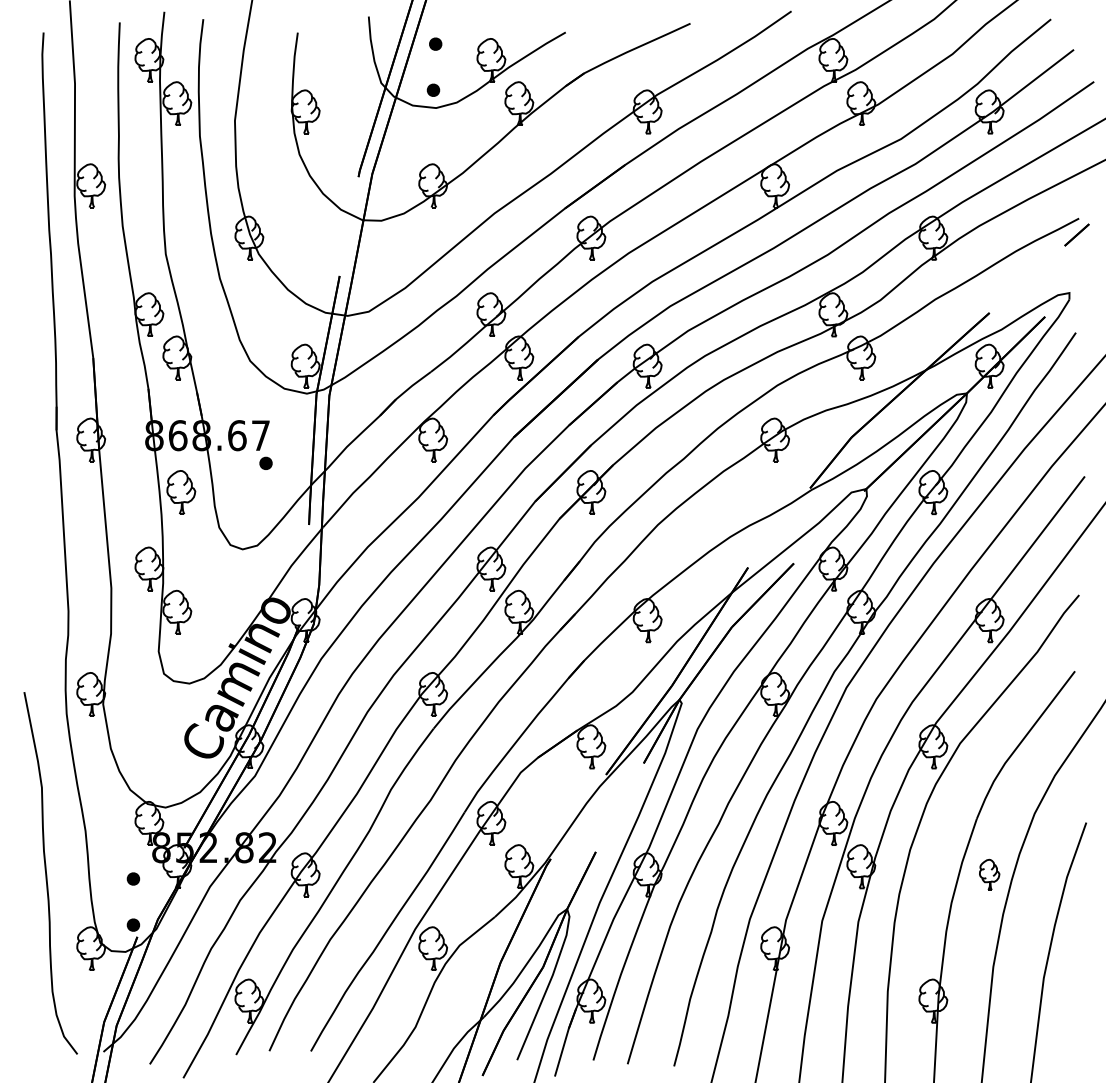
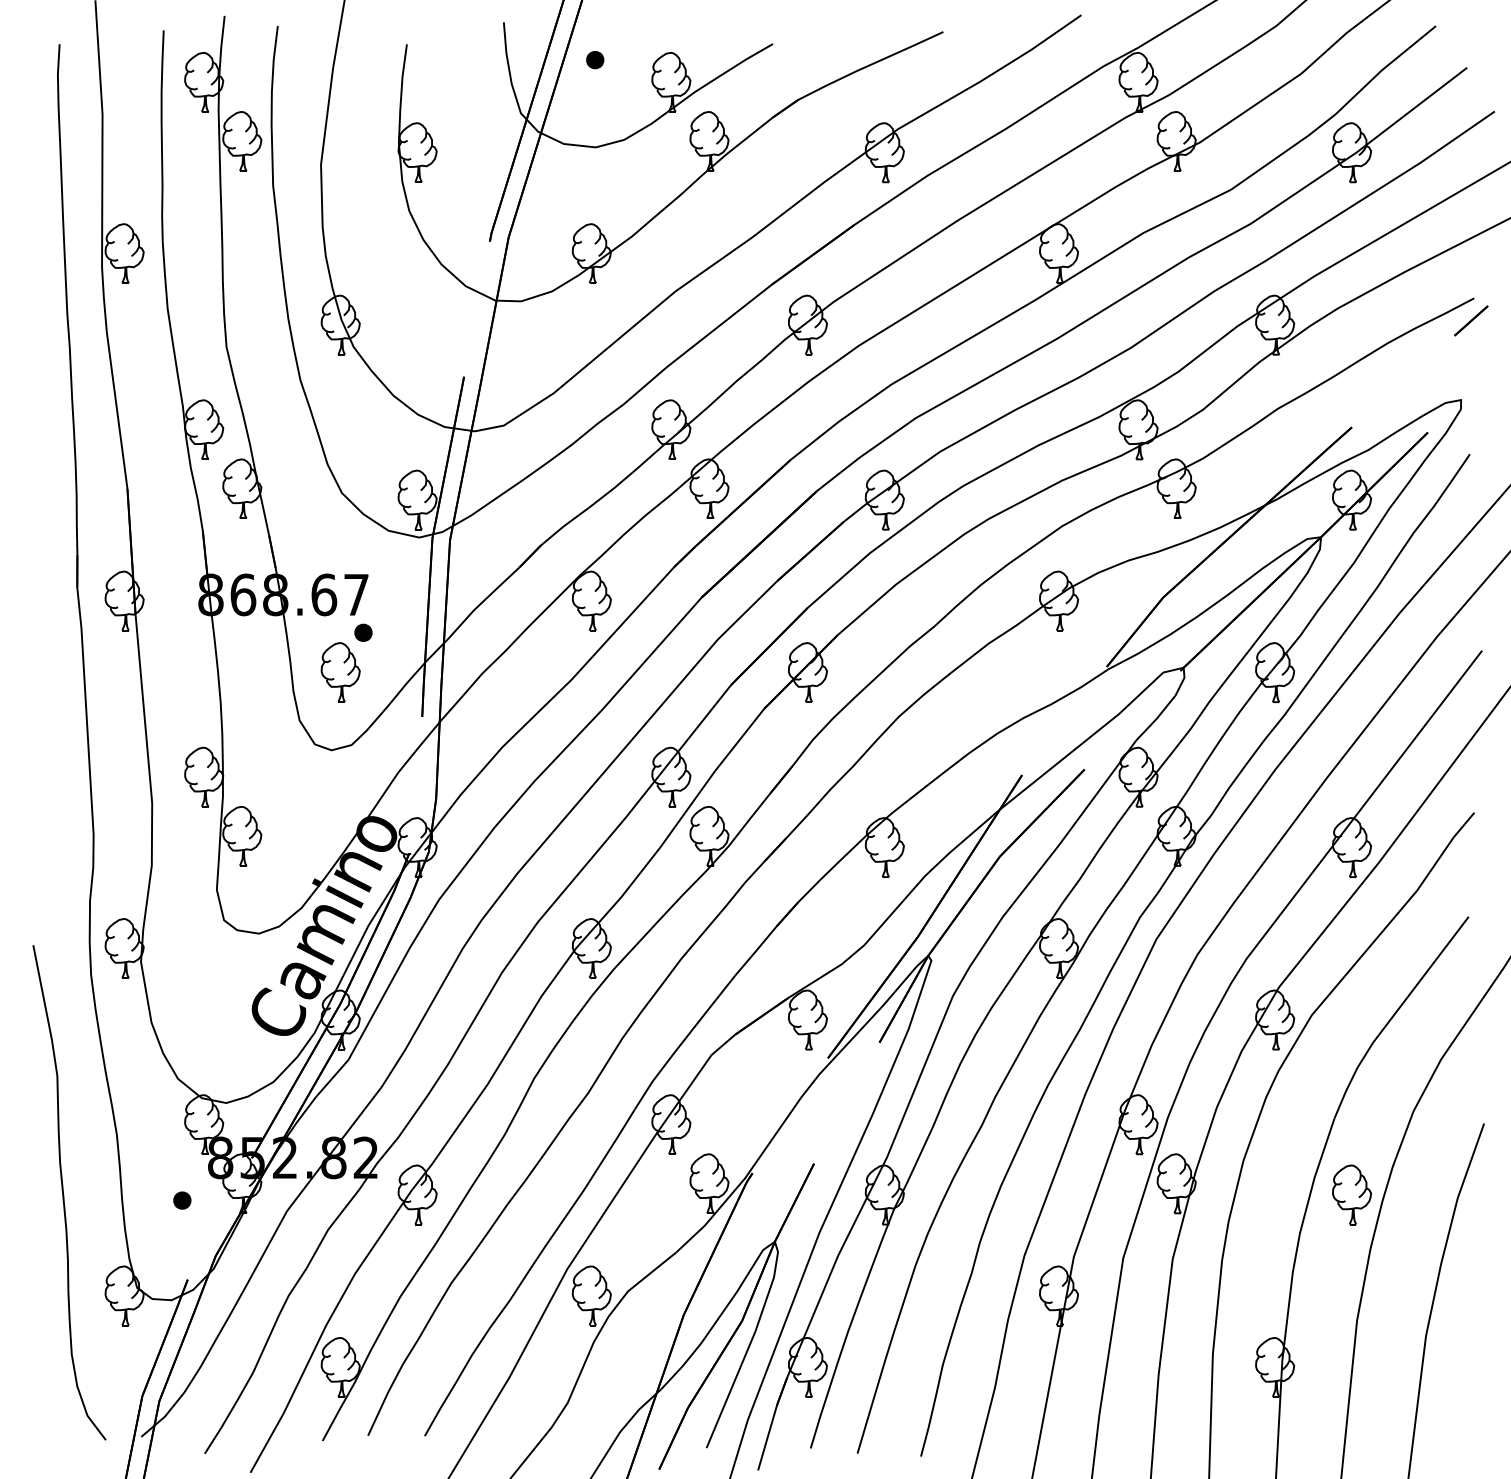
part: (433, 90) -> (592, 123), removed
part: (181, 492) -> (340, 672), moved
part: (989, 874) -> (1351, 1194), size x1.43
part: (133, 925) -> (182, 1263), removed

